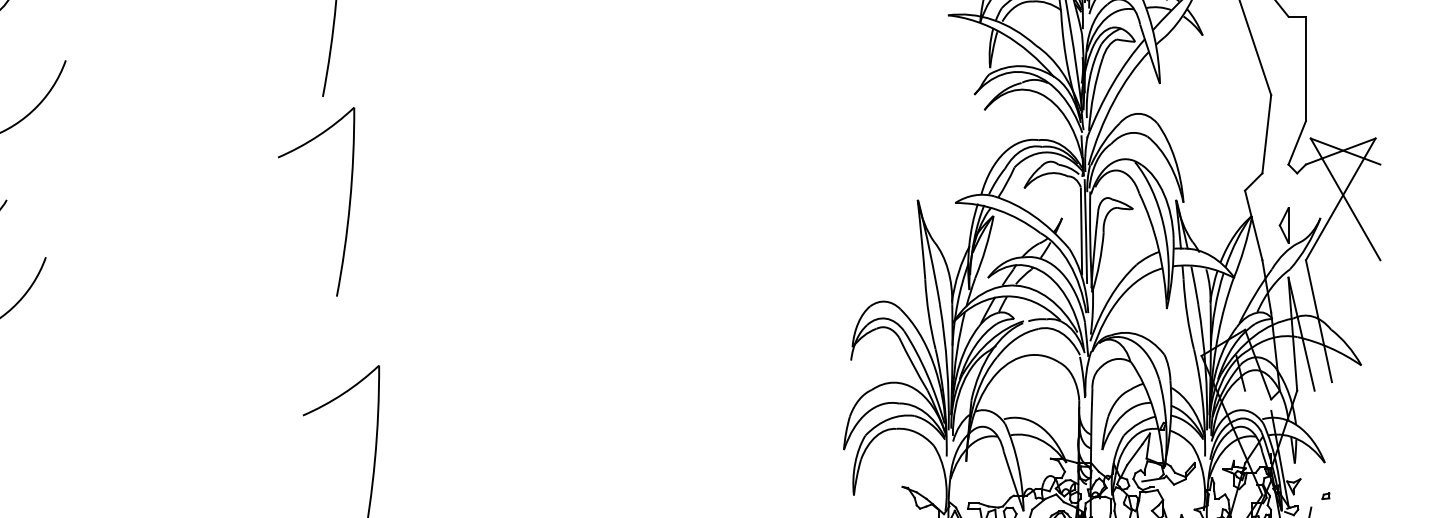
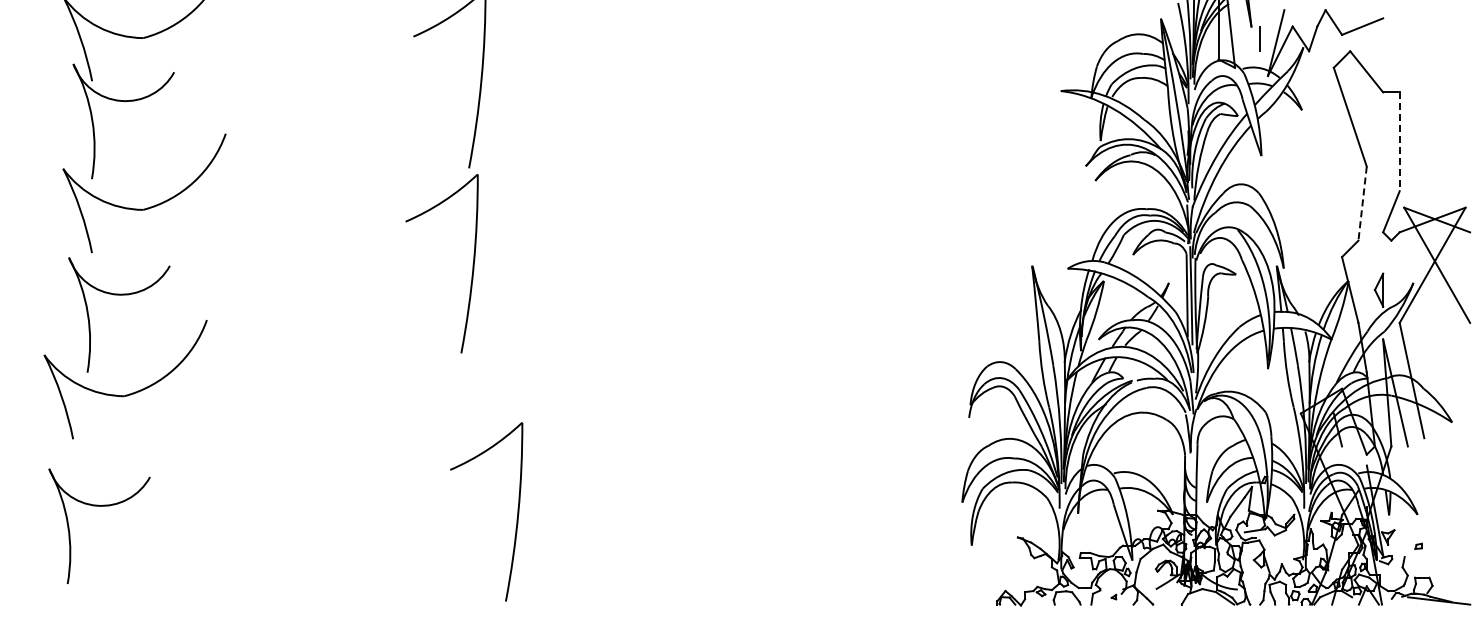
line: (1305, 69) -> (1399, 142), solid -> dashed
line: (1266, 135) -> (1362, 204), solid -> dashed
part: (348, 202) -> (472, 264), moved

